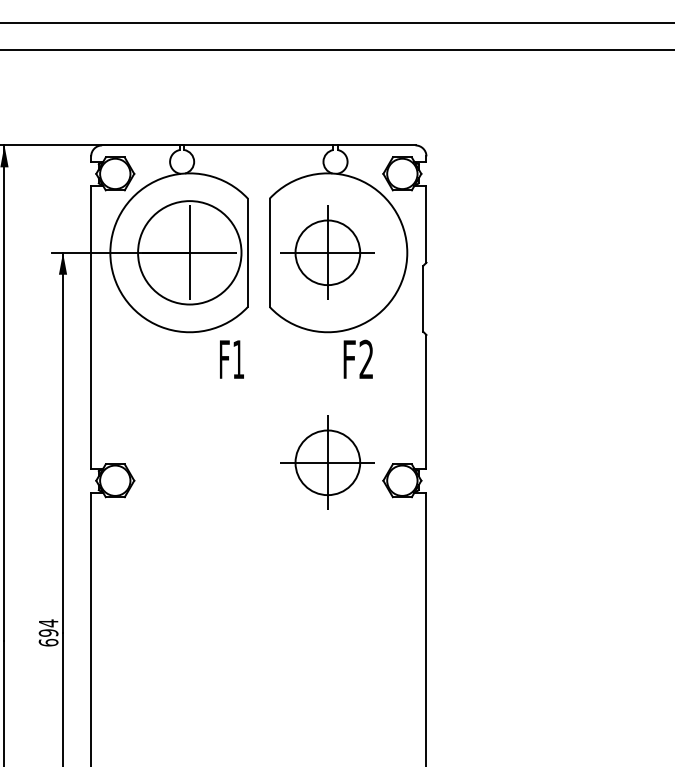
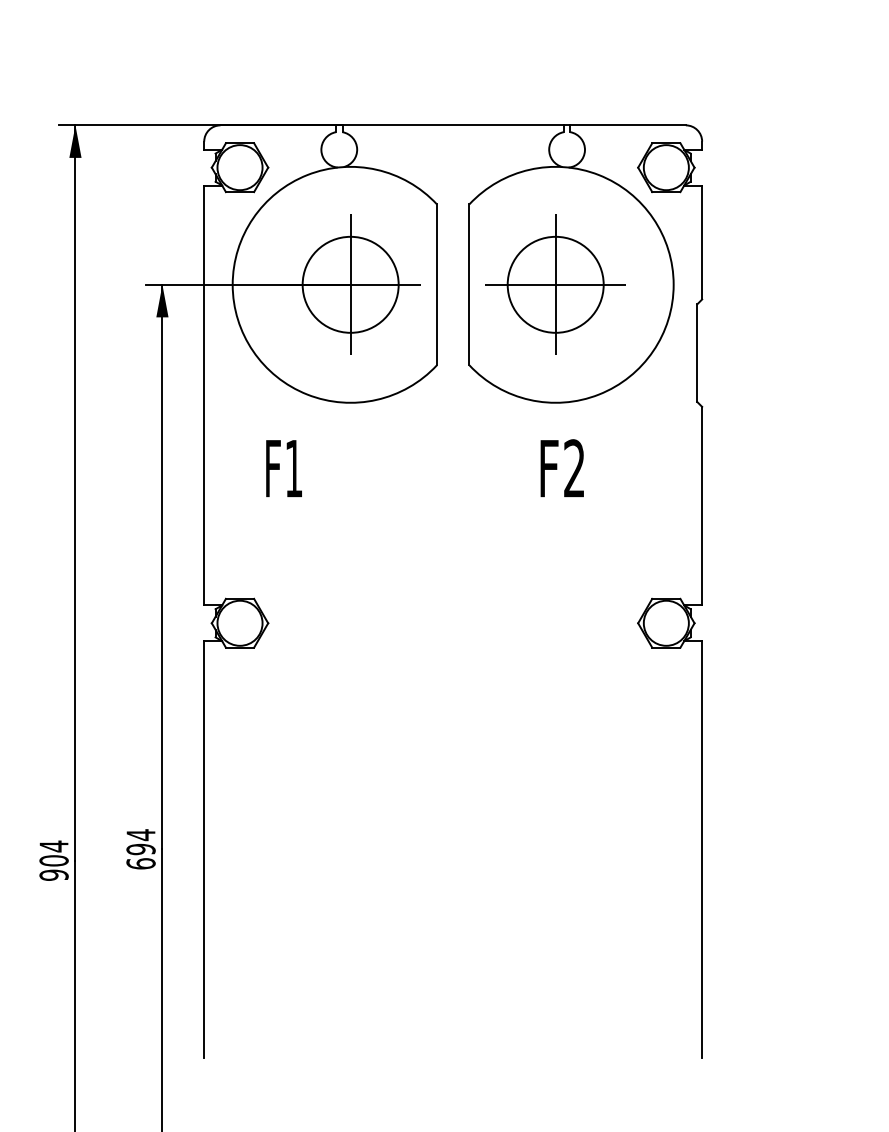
circle: (189, 252) -> (350, 284), size x0.62
text: (357, 358) -> (561, 467), moved
text: (231, 359) -> (283, 468), moved
part: (327, 462) -> (555, 596), removed

